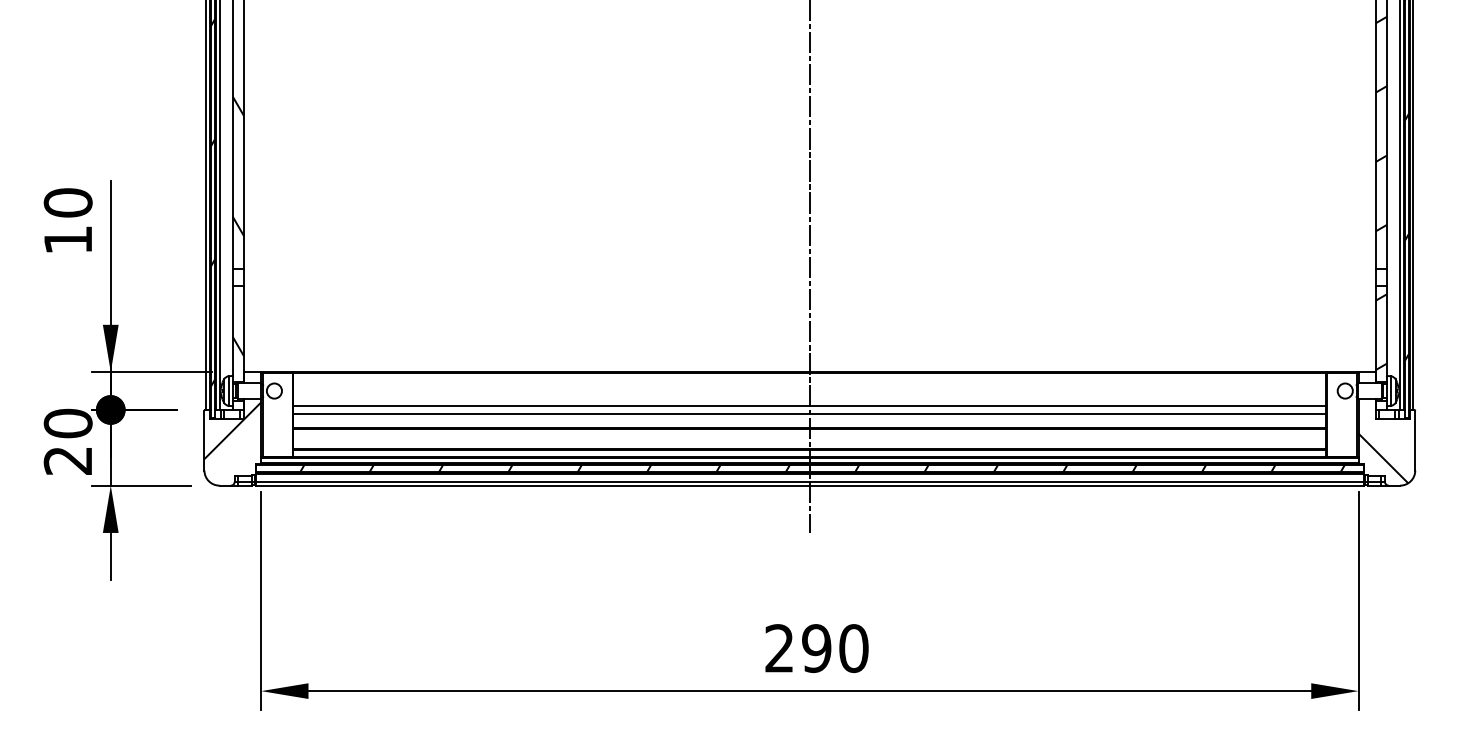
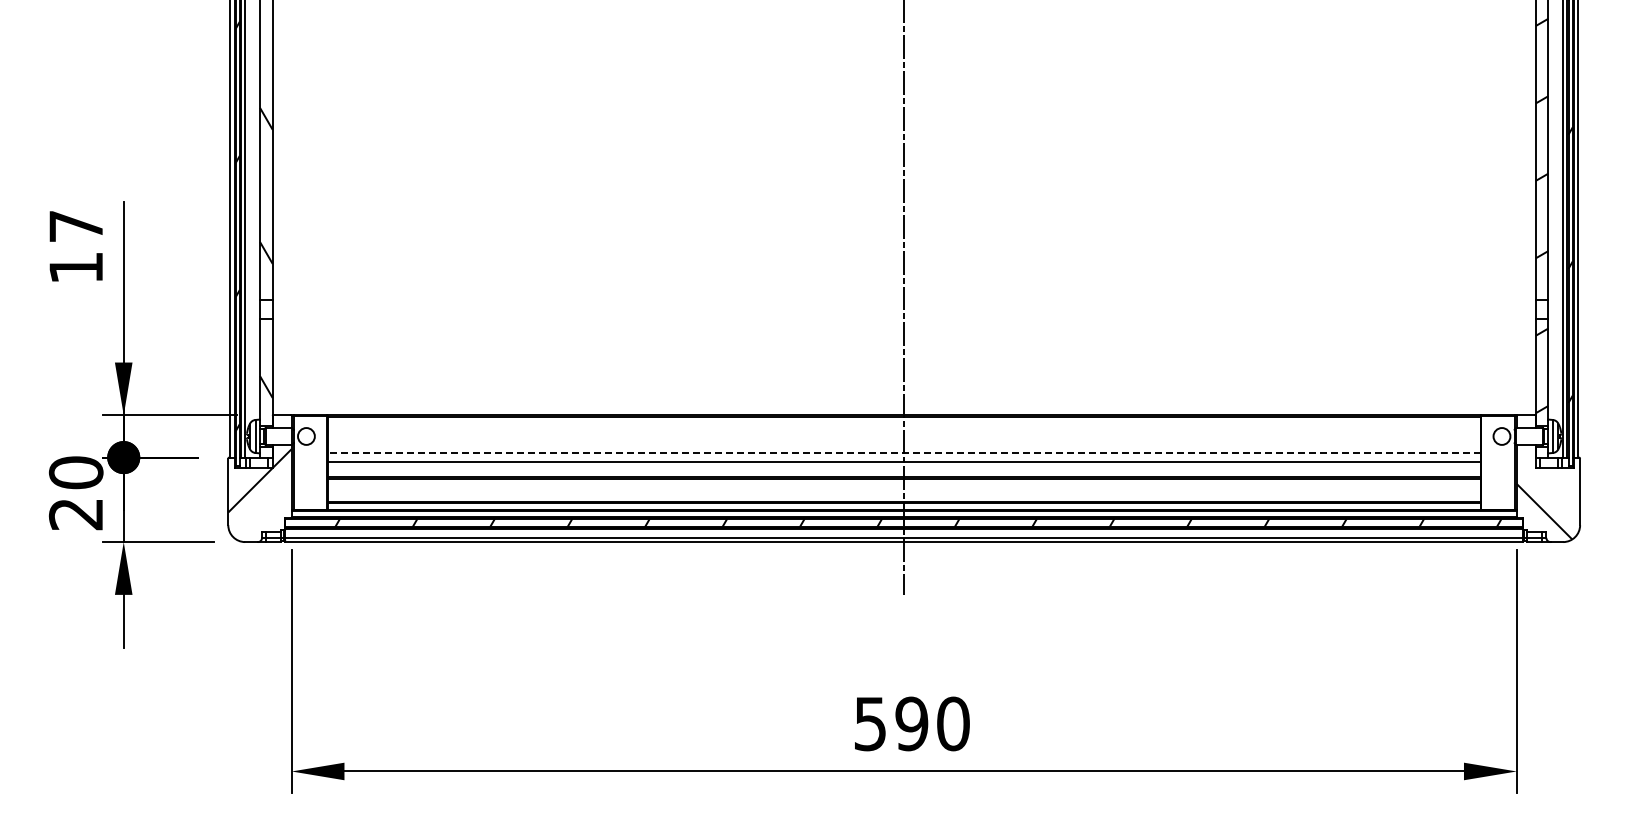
text: (67, 202) -> (75, 226), 10 -> 17
line: (810, 406) -> (904, 453), solid -> dashed
text: (778, 648) -> (869, 723), 290 -> 590

